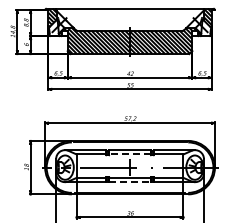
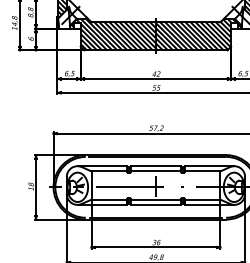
line: (130, 154) -> (156, 171), dashed -> solid
line: (130, 182) -> (156, 205), dashed -> solid

